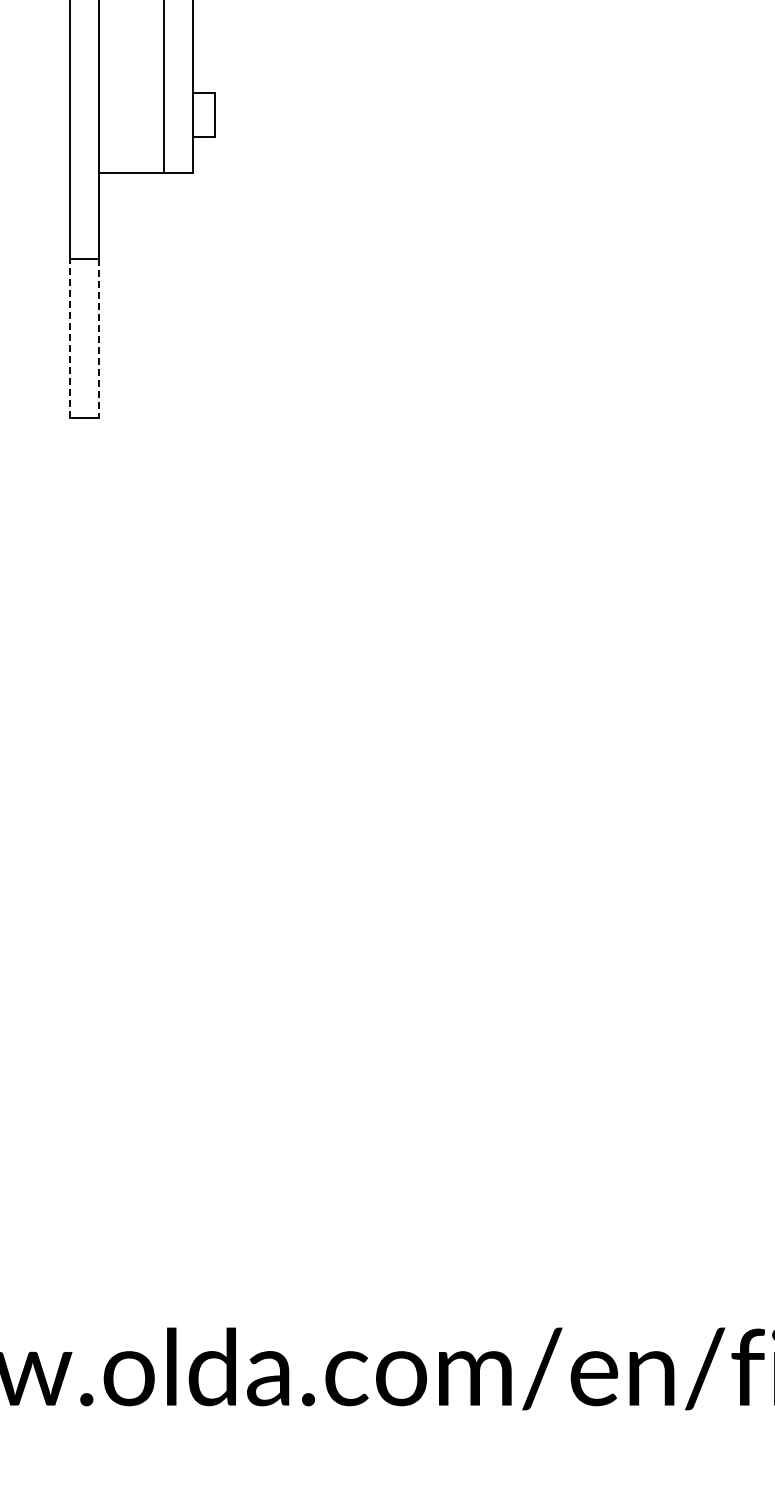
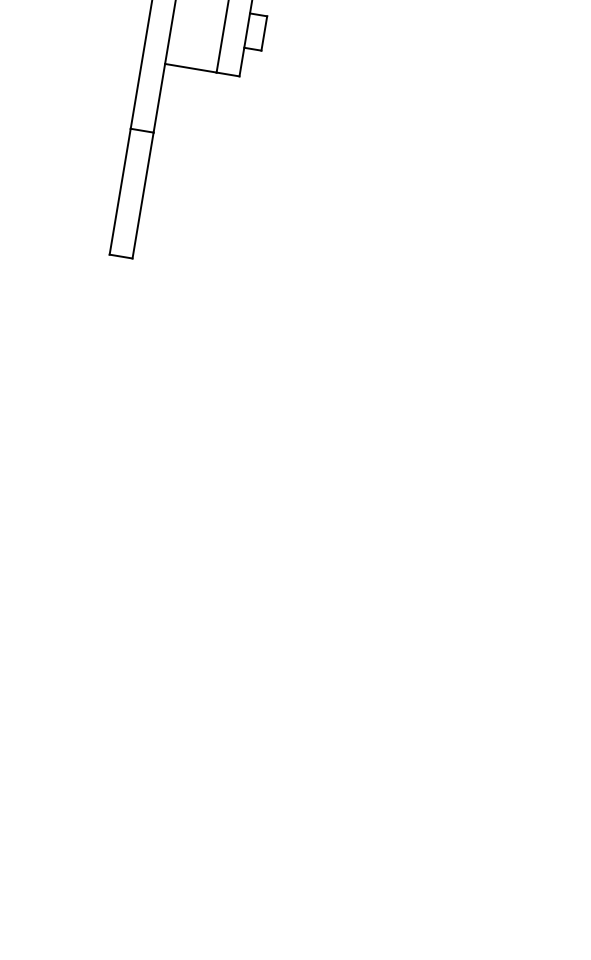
line: (70, 338) -> (120, 191), dashed -> solid
line: (99, 339) -> (143, 196), dashed -> solid

